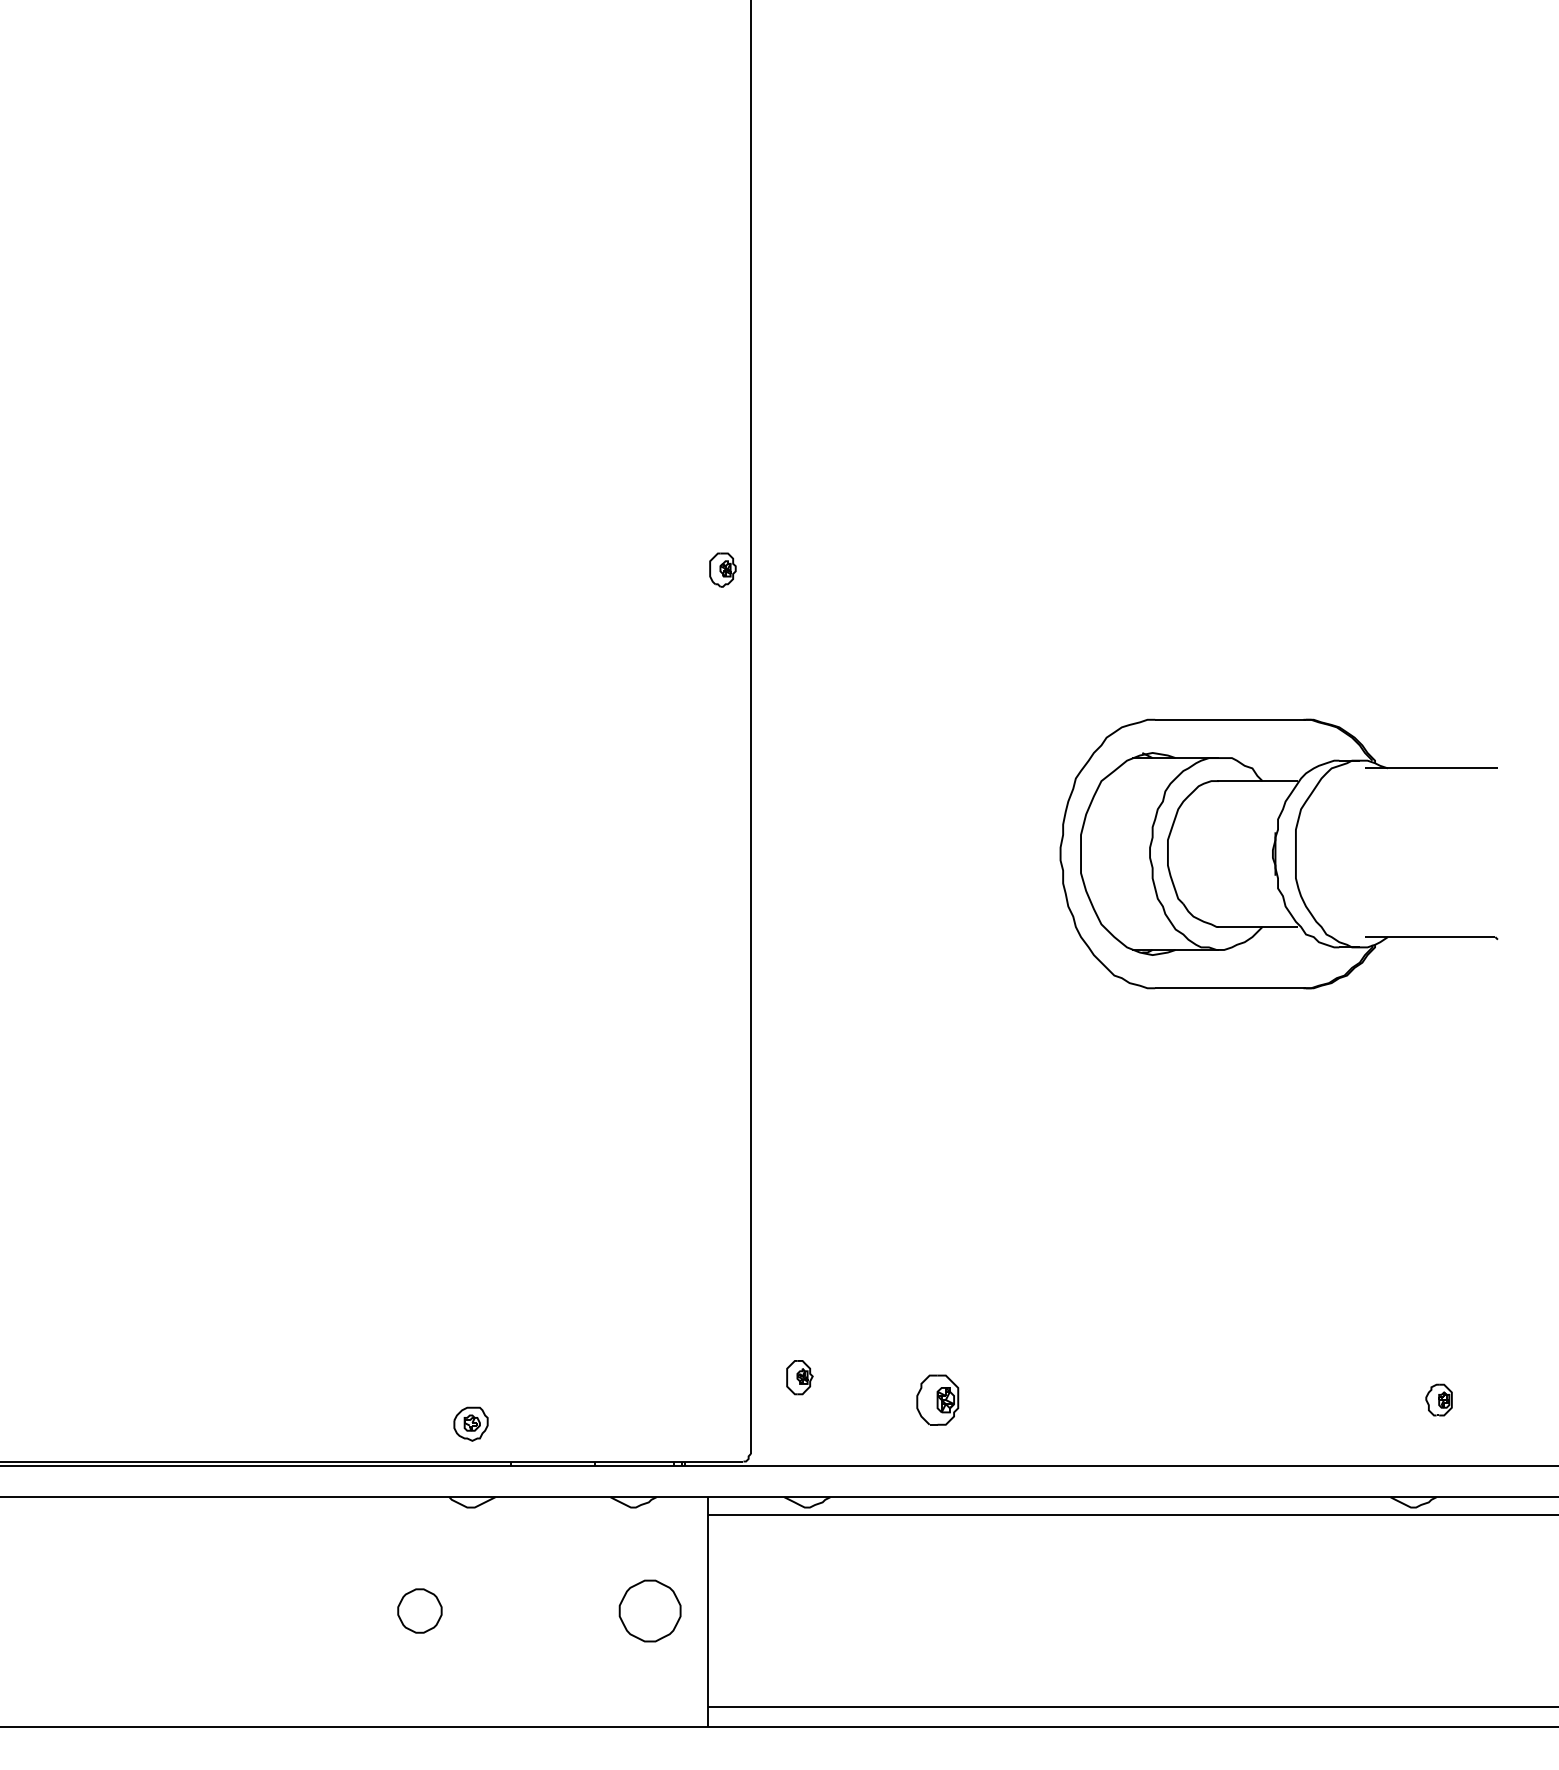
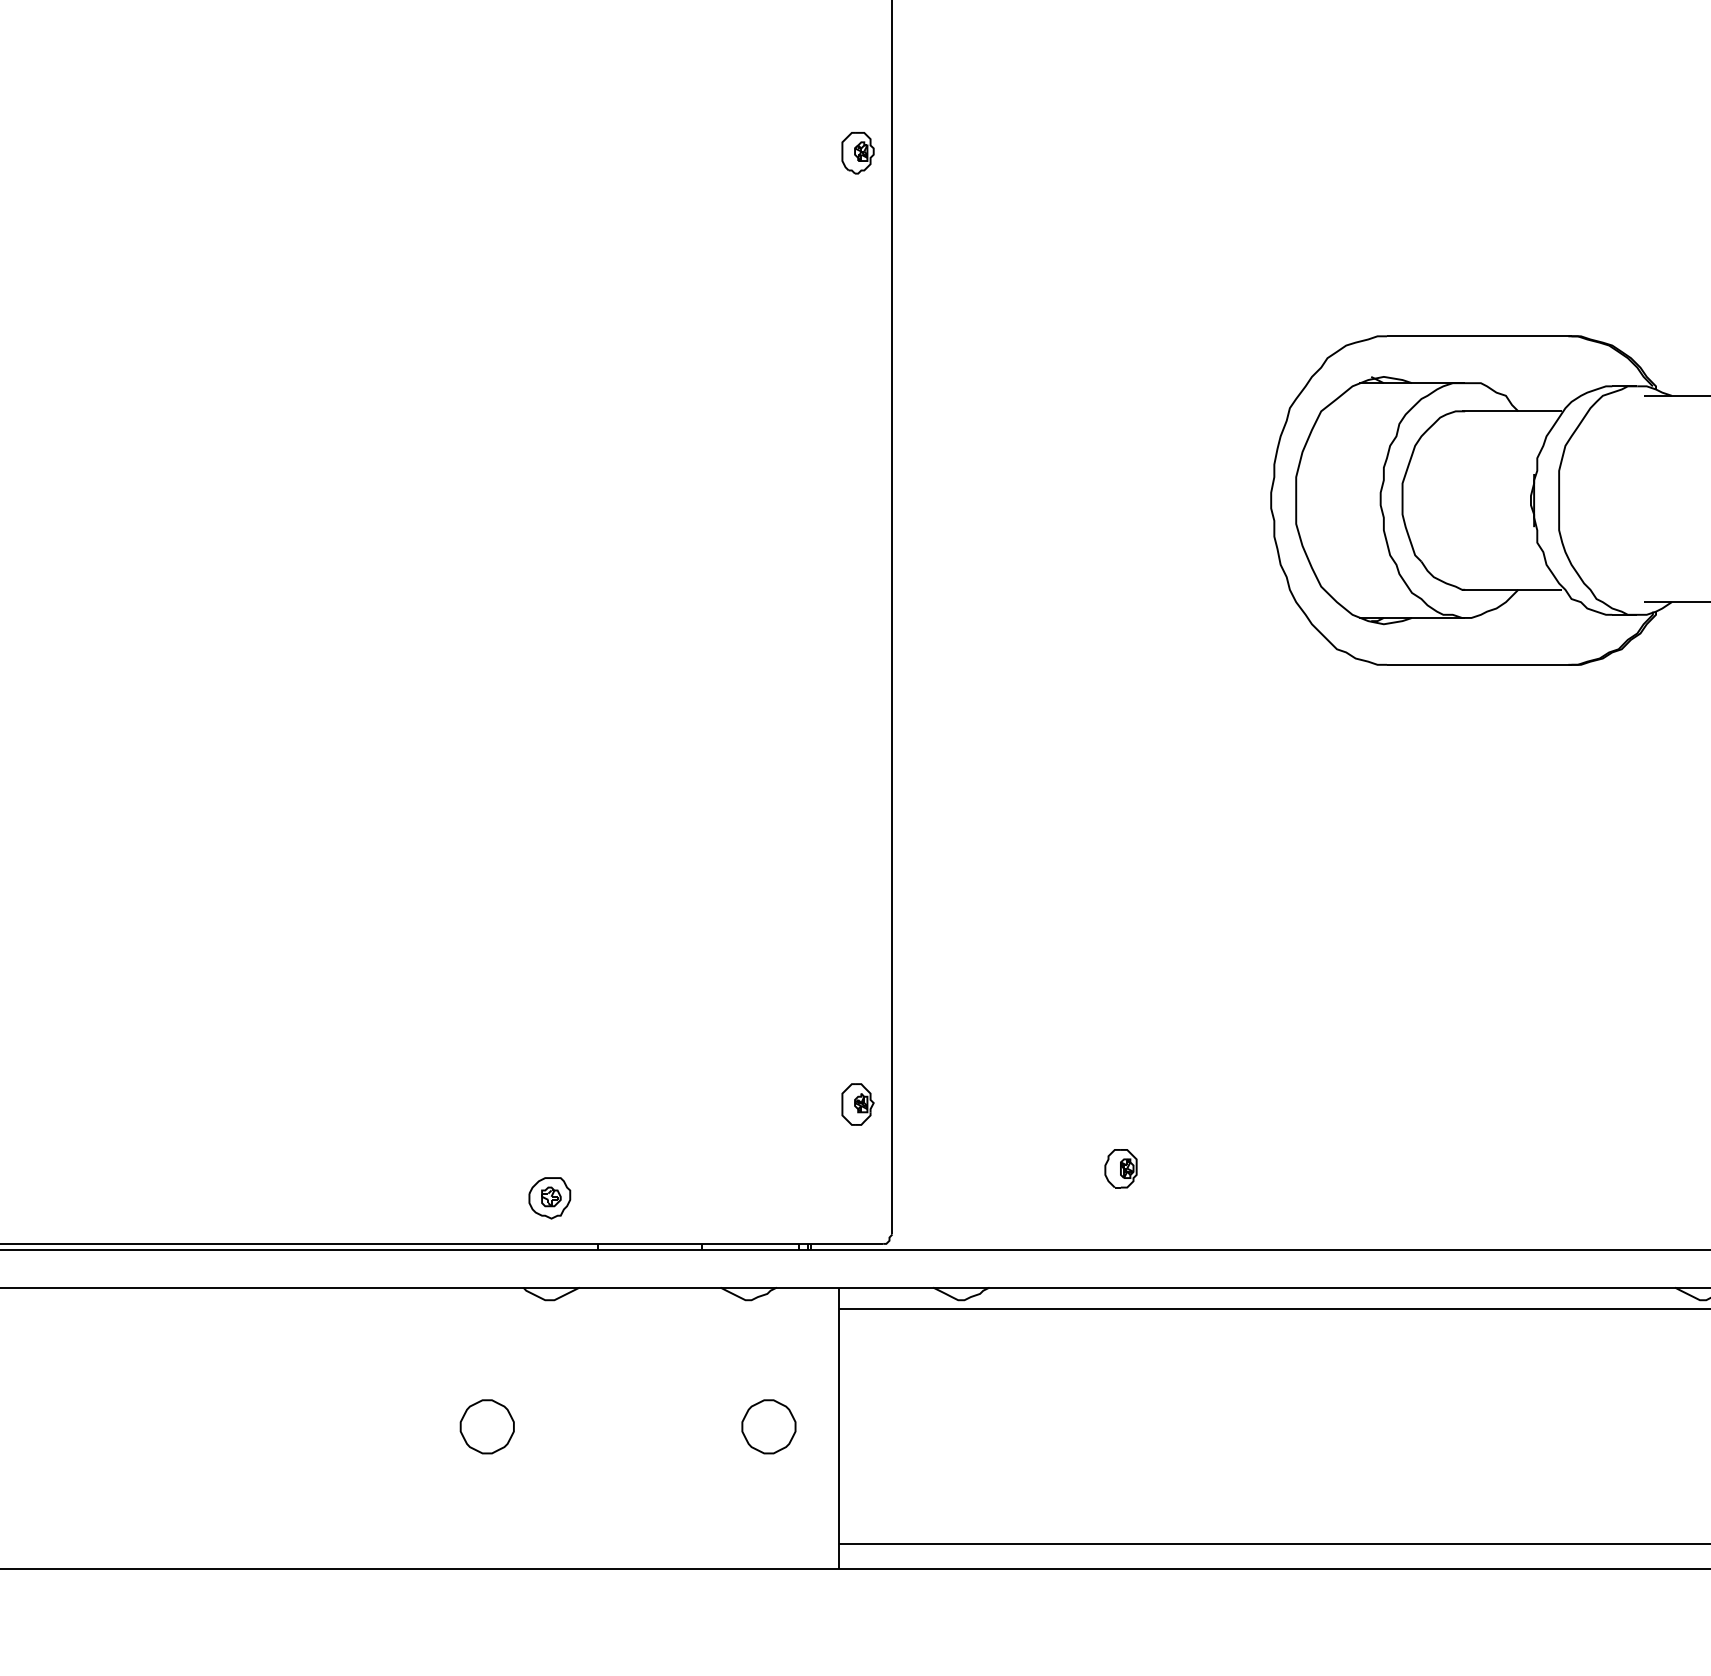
part: (799, 1377) -> (857, 1104), moved
part: (937, 1399) -> (1120, 1168), size x0.62
part: (649, 1610) -> (768, 1426), size x0.71

